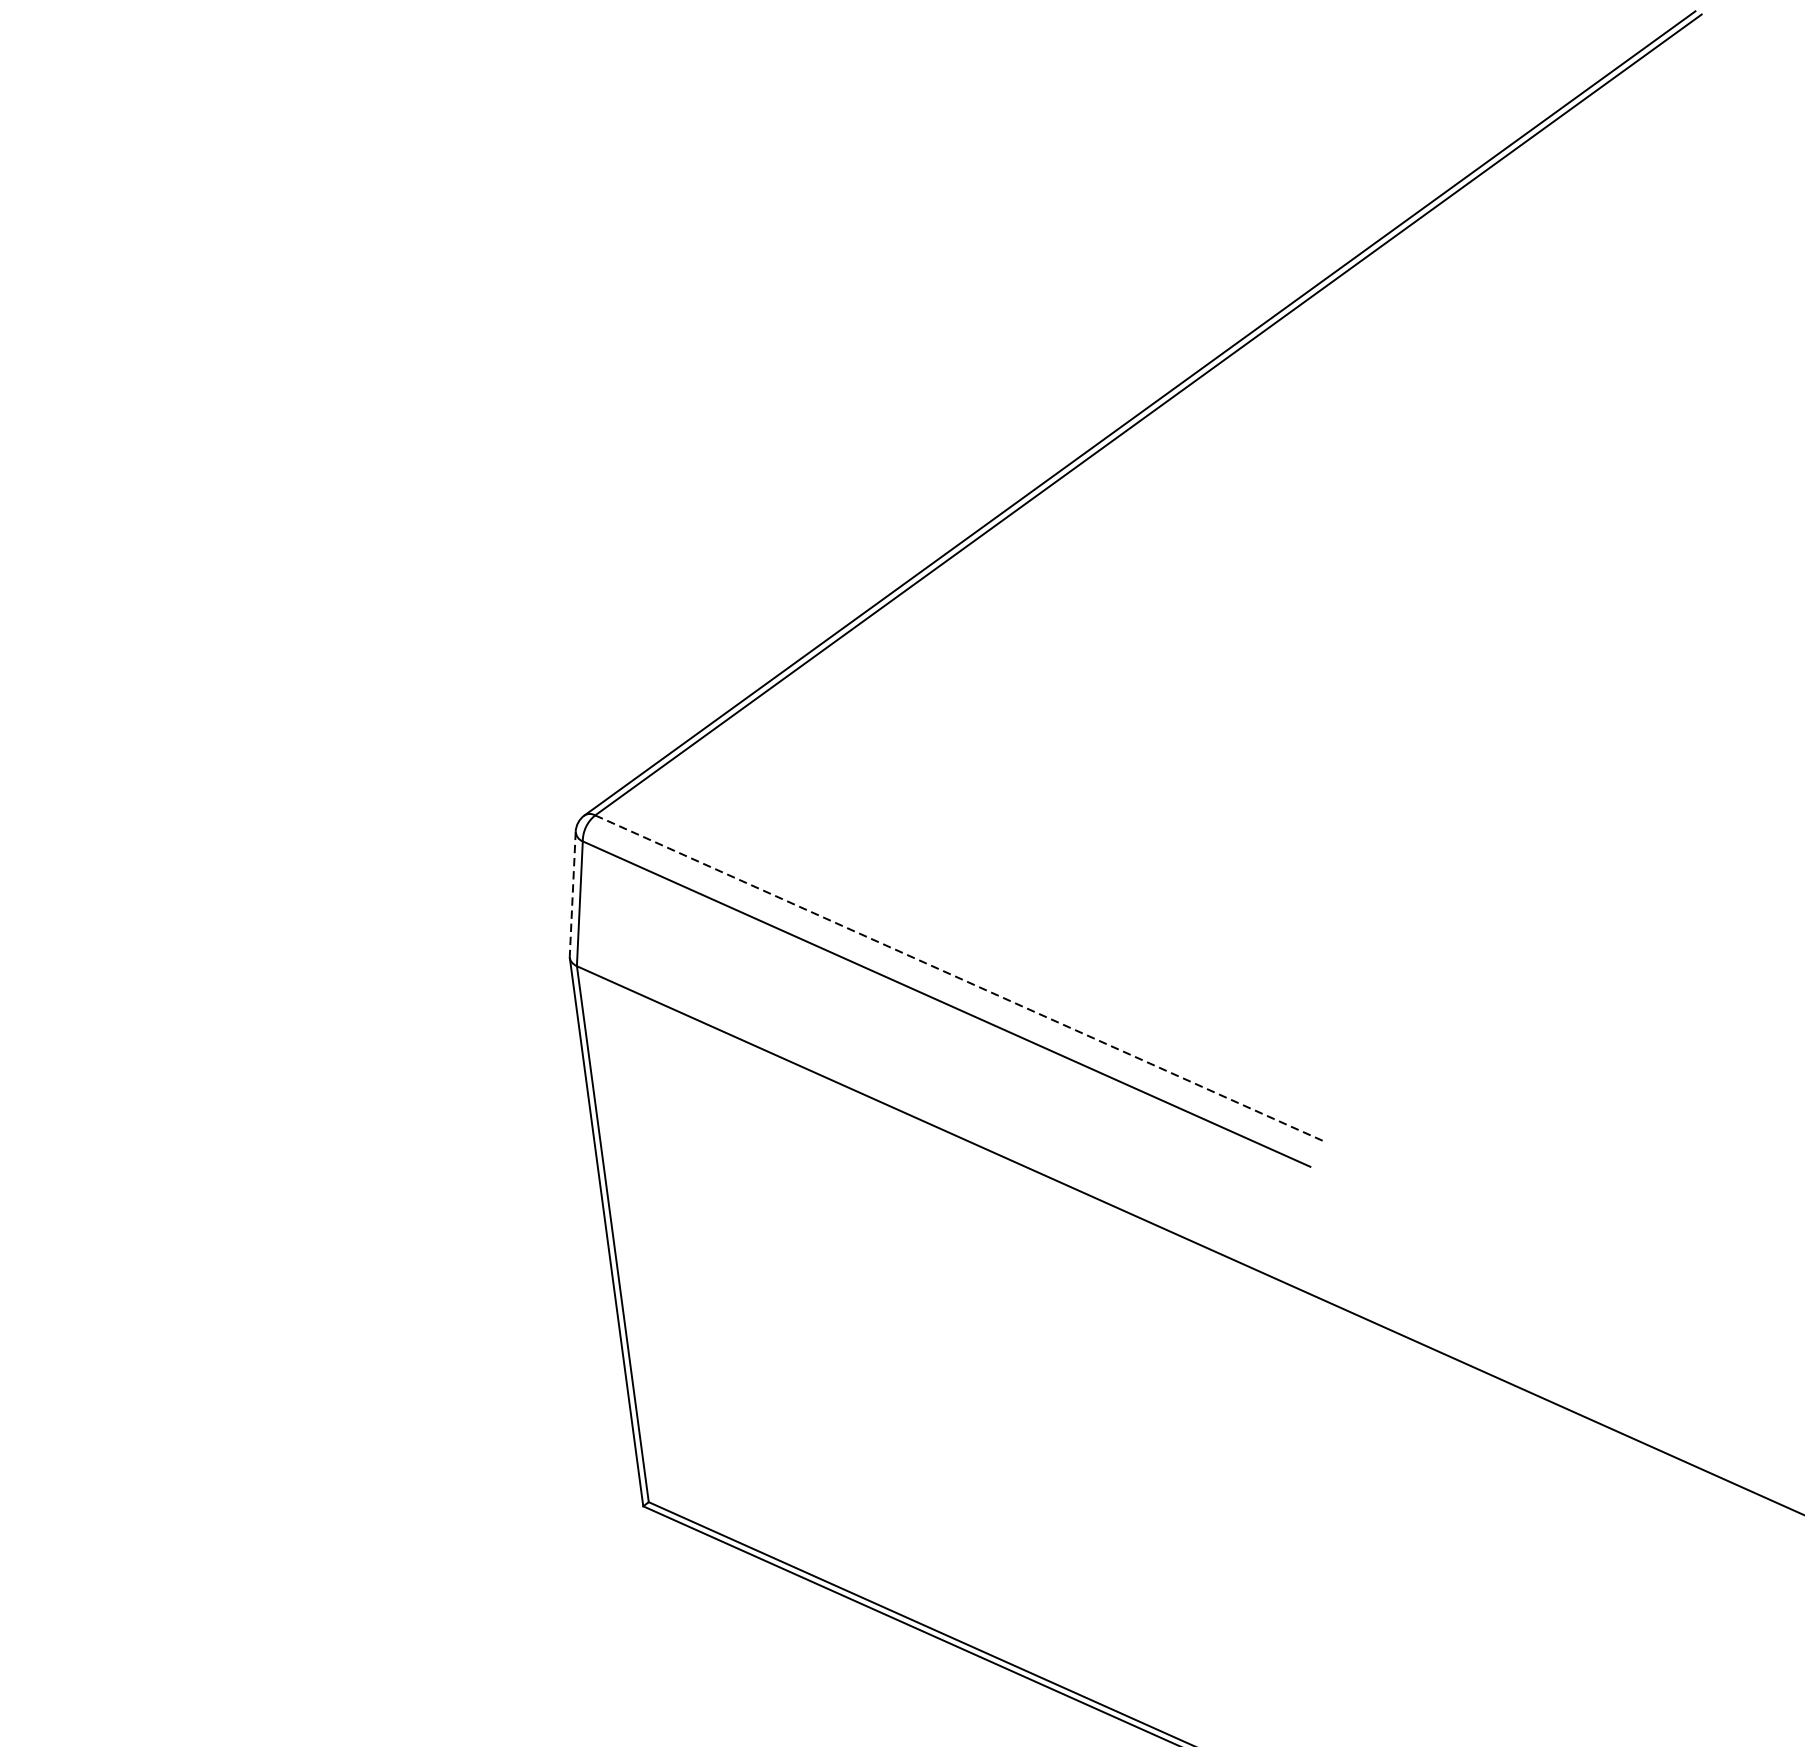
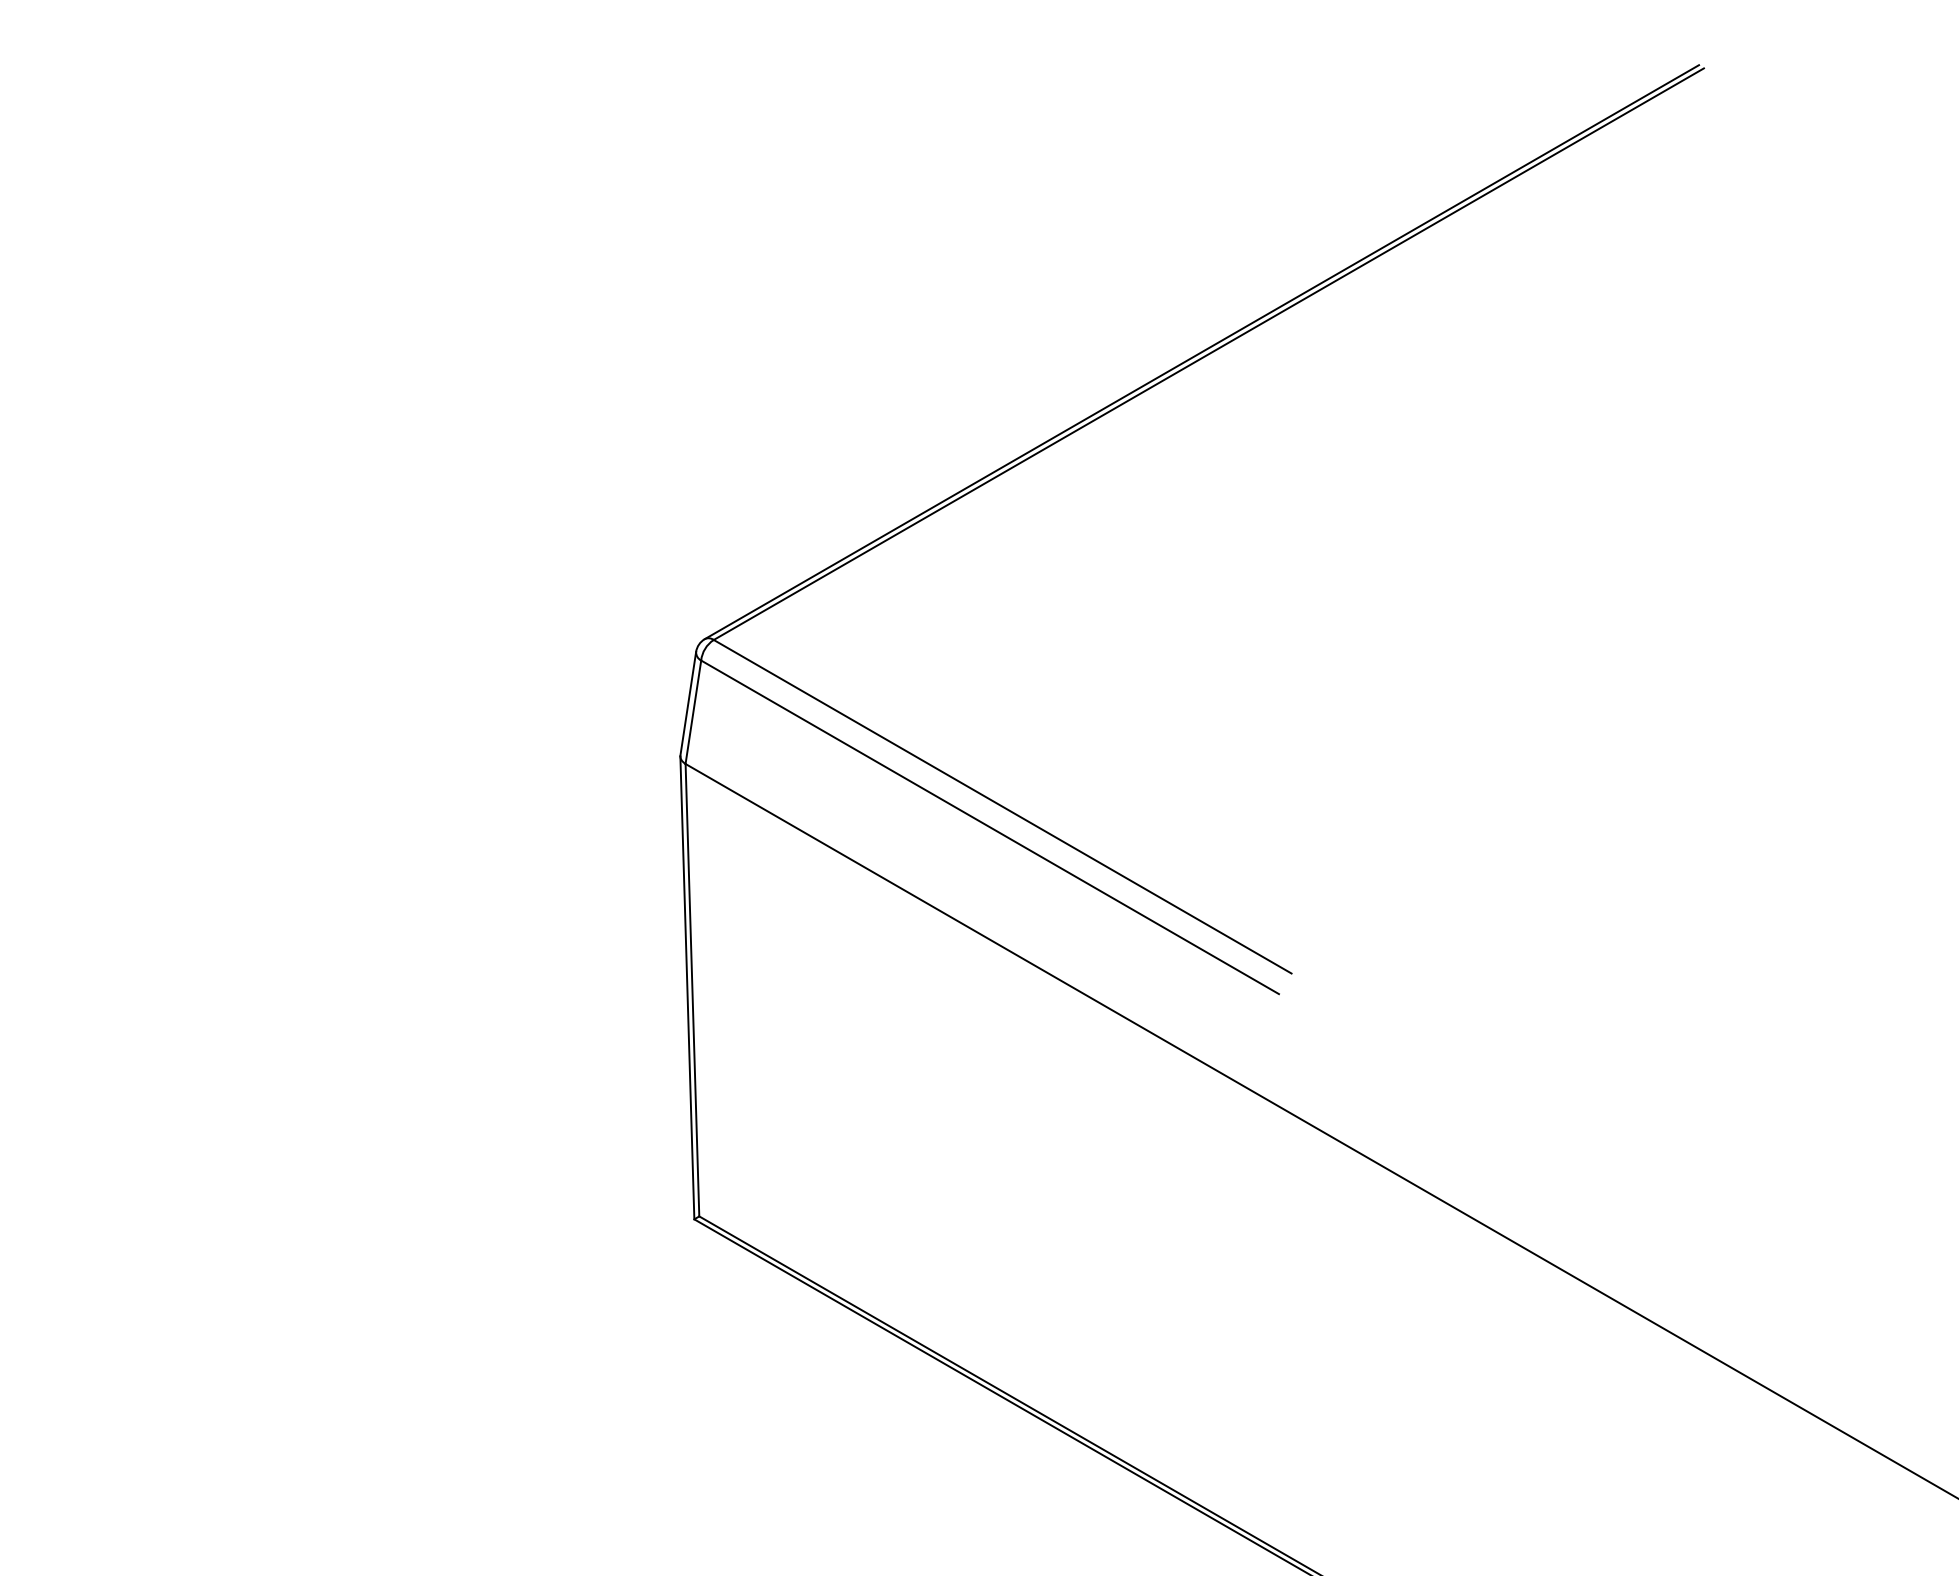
line: (573, 895) -> (688, 704), dashed -> solid
line: (958, 977) -> (1002, 806), dashed -> solid

